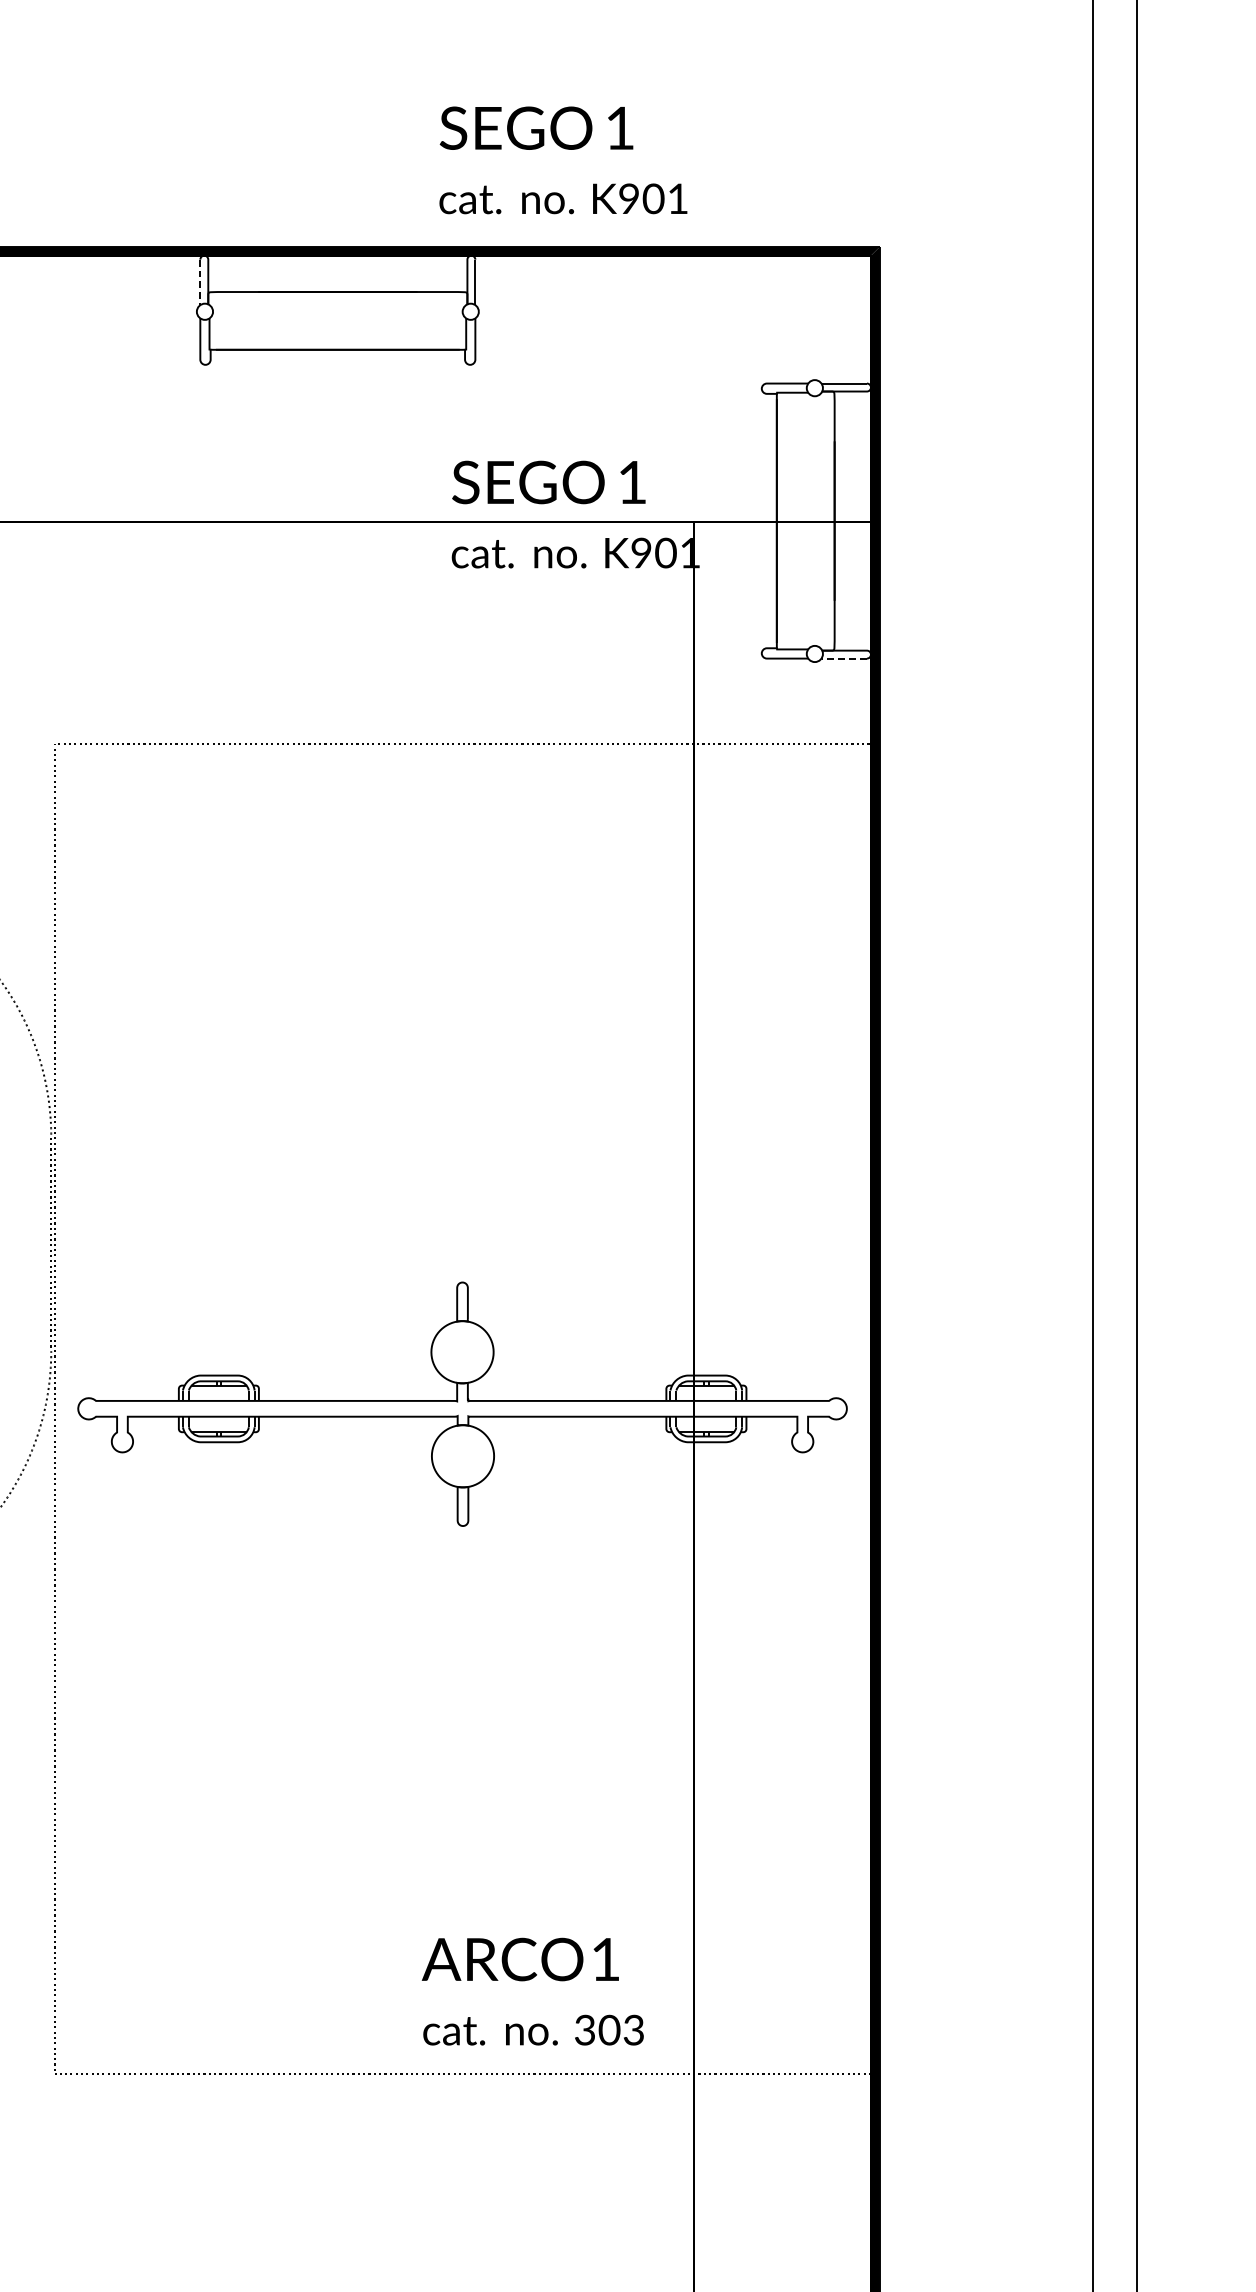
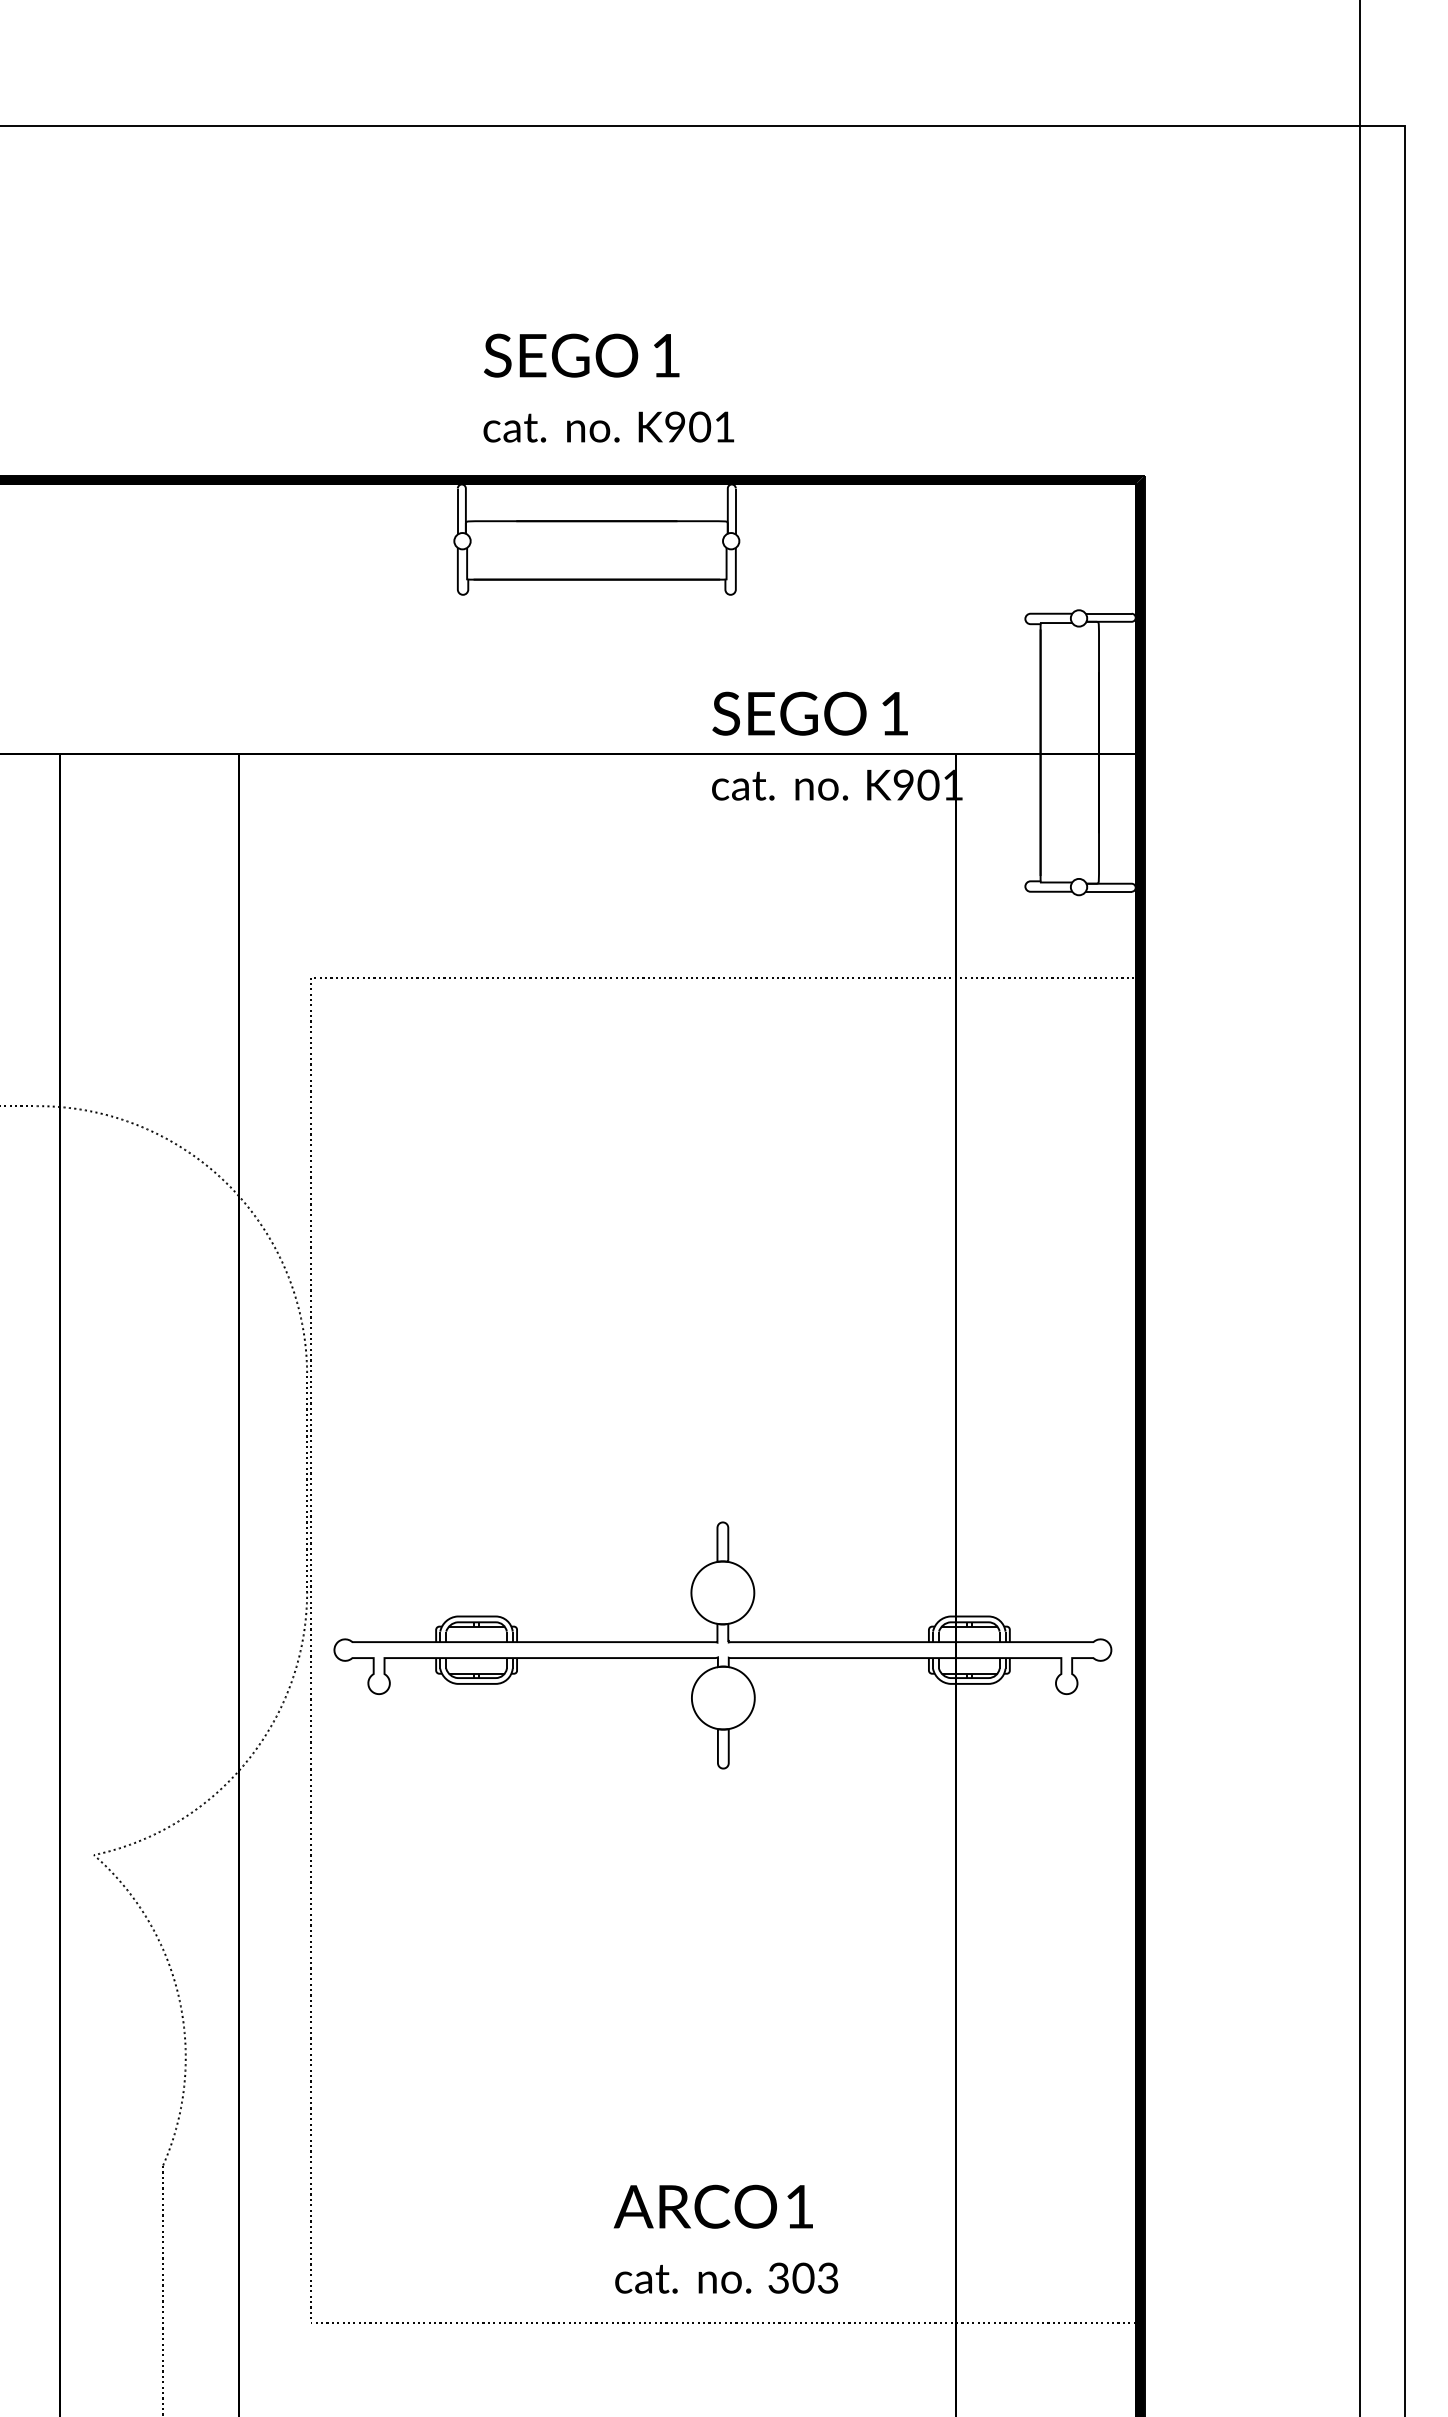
text: (563, 159) -> (608, 387), moved
line: (199, 282) -> (457, 511), dashed -> solid
line: (844, 658) -> (1108, 891), dashed -> solid
text: (532, 1990) -> (725, 2238), moved

